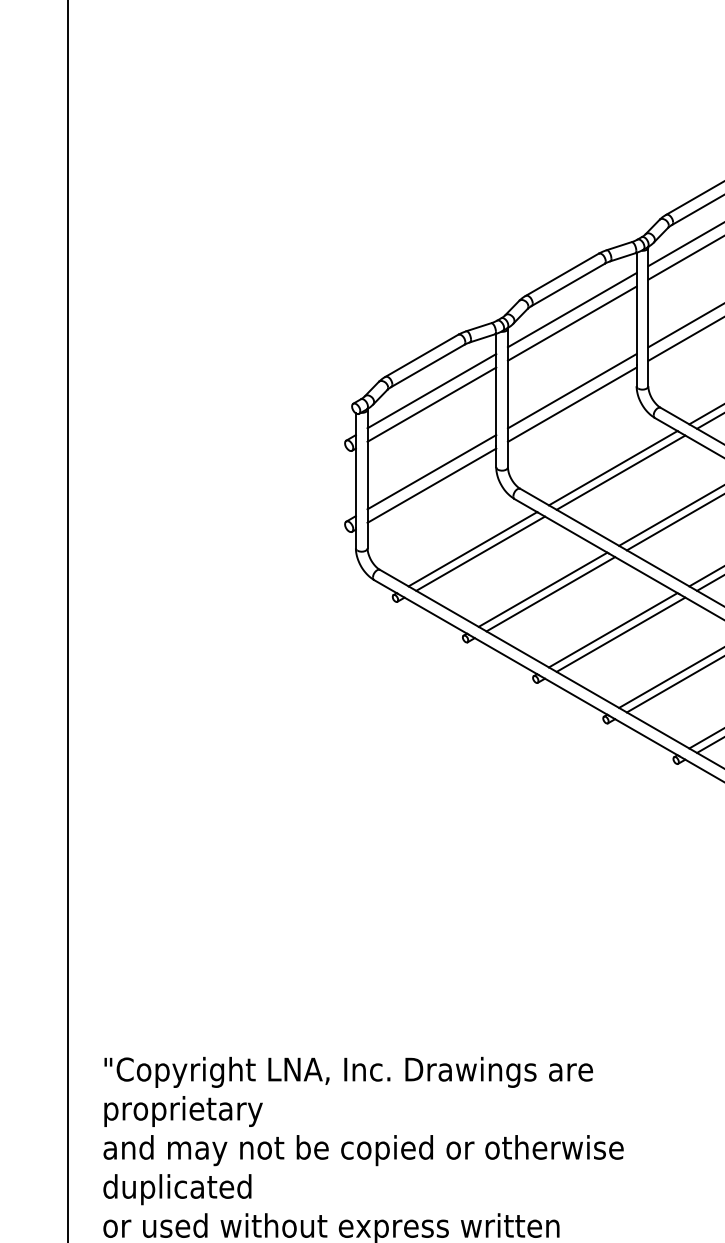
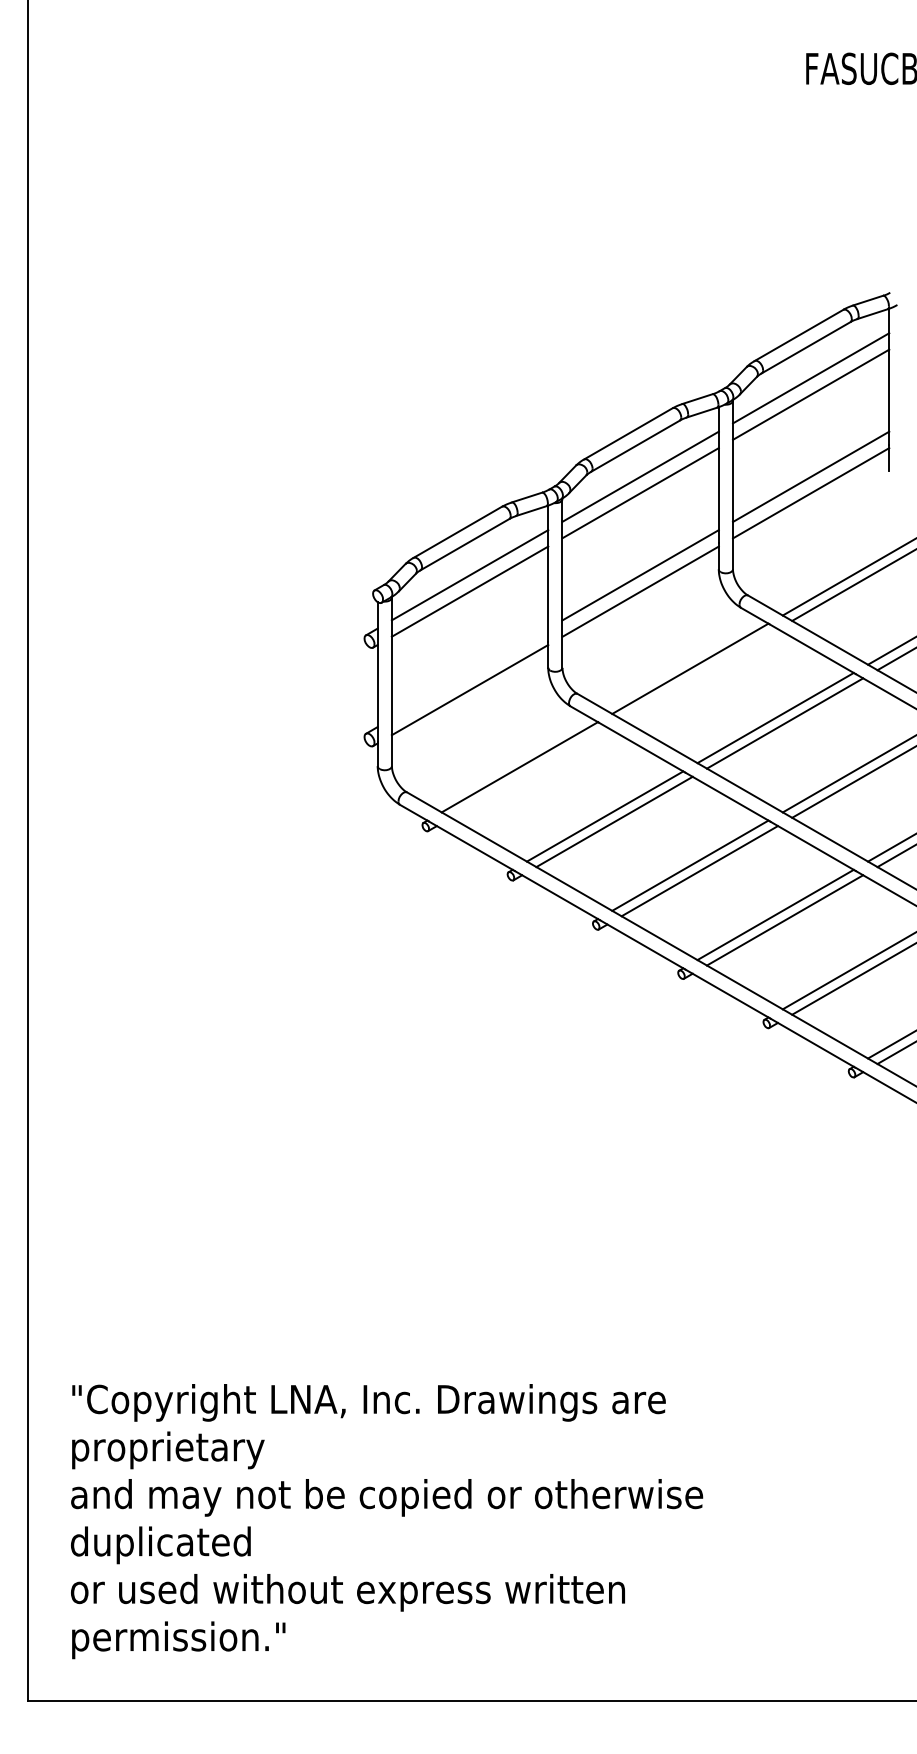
line: (431, 472) -> (469, 673), removed
line: (620, 472) -> (699, 674), removed
line: (480, 553) -> (529, 772), removed

